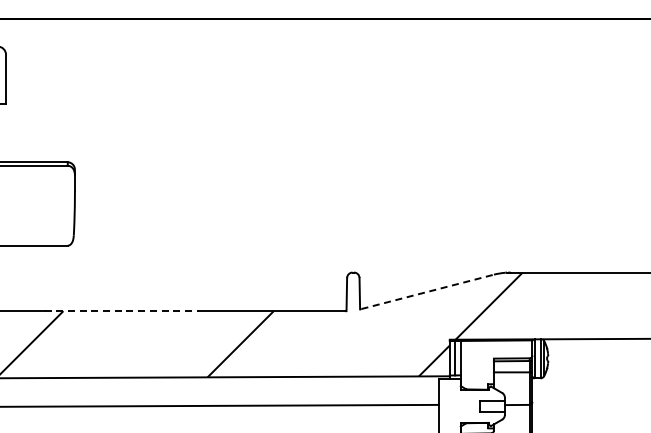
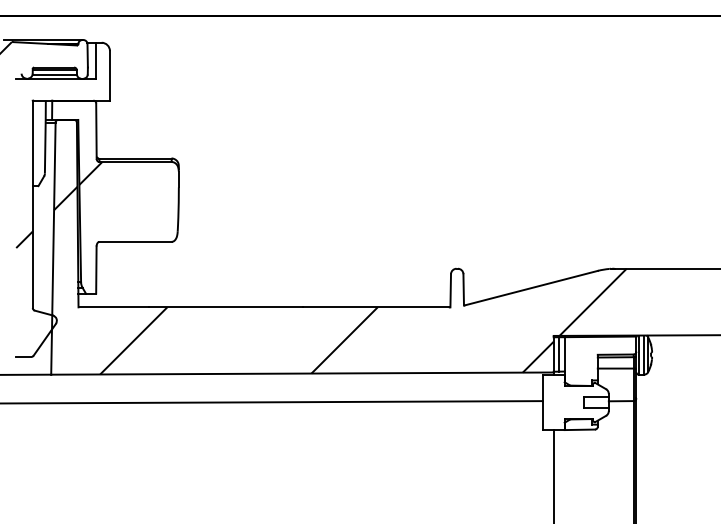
line: (428, 291) -> (532, 287), dashed -> solid
line: (122, 311) -> (226, 307), dashed -> solid

